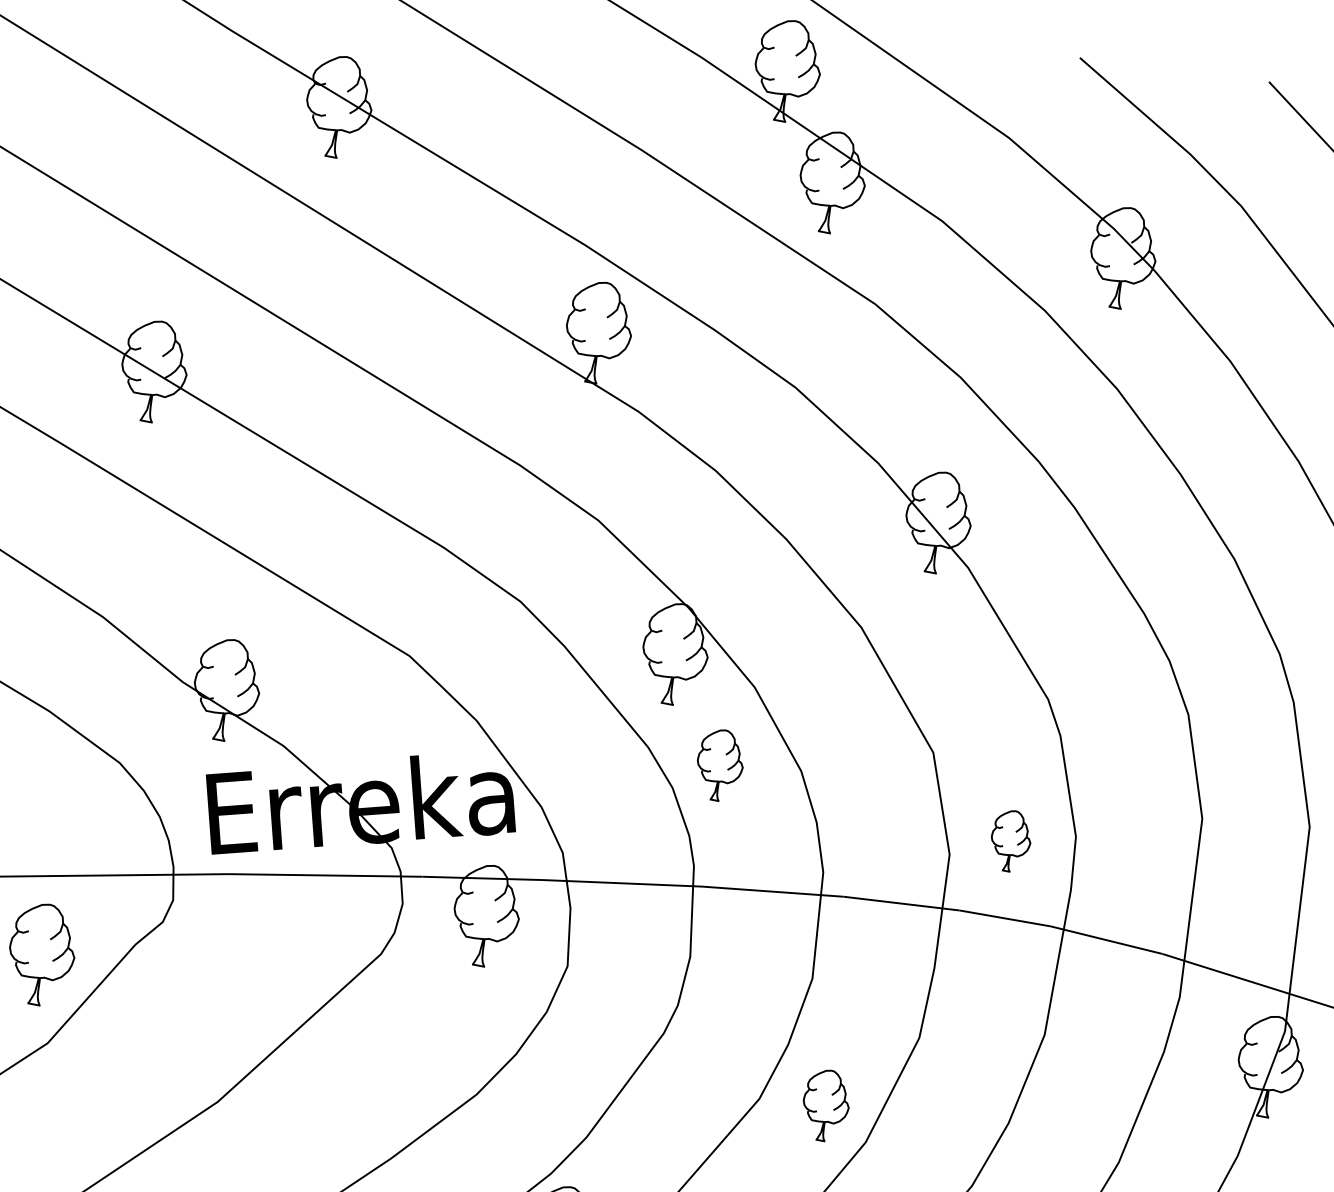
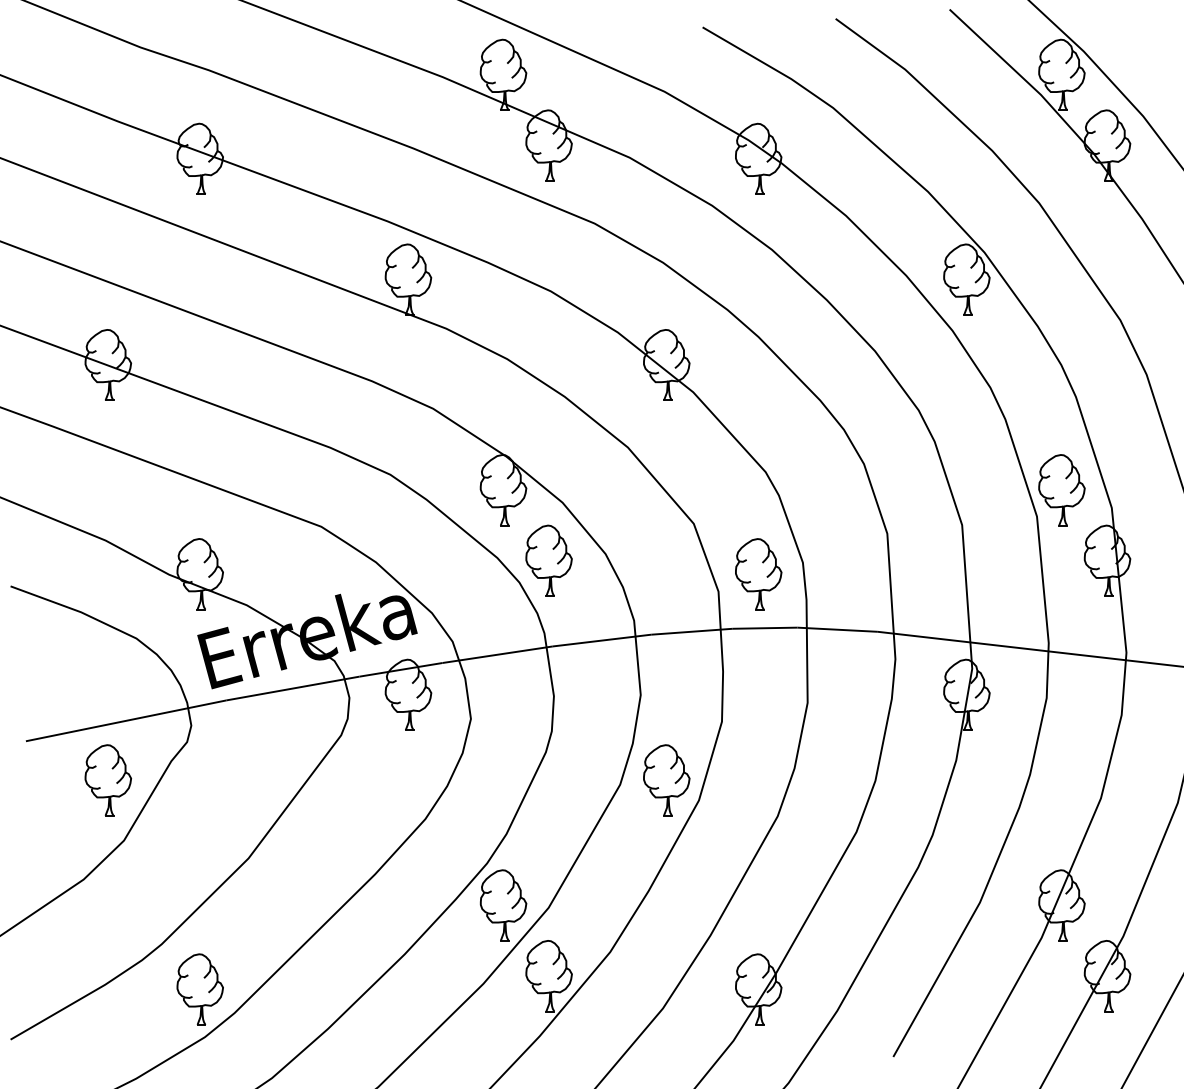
part: (719, 764) -> (548, 560), size x1.43
part: (1010, 841) -> (758, 574), size x1.67
part: (825, 1105) -> (666, 780), size x1.43

